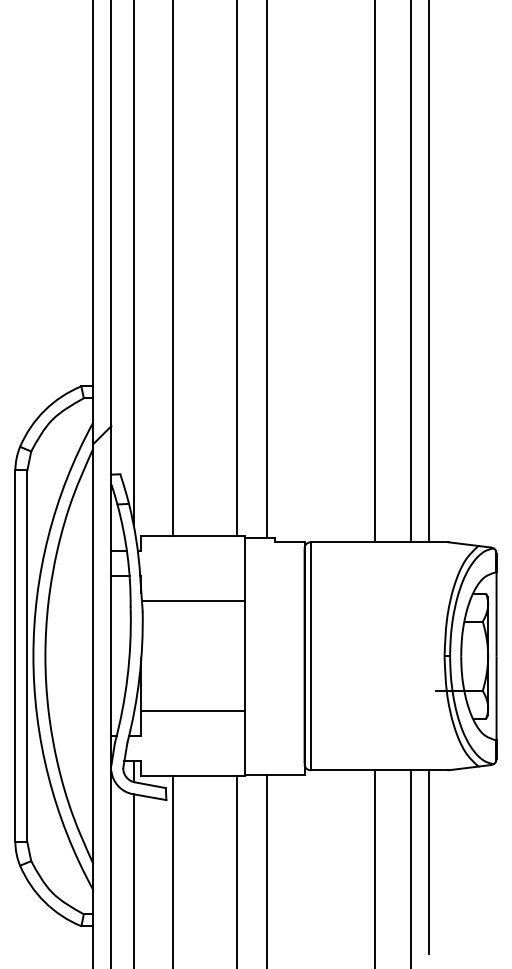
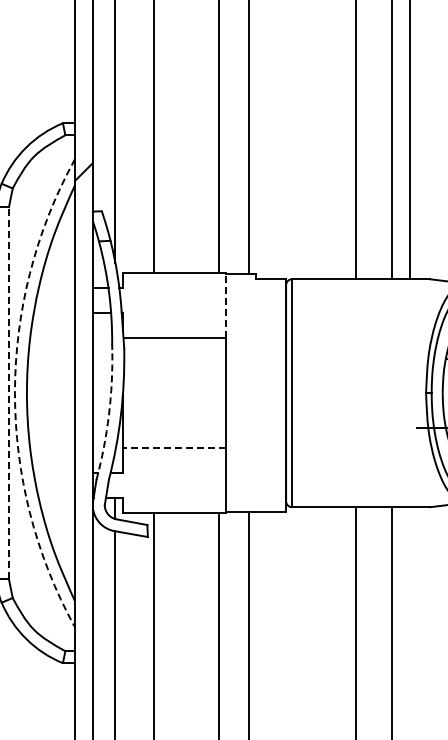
line: (244, 568) -> (226, 305), solid -> dashed
line: (27, 655) -> (9, 392), solid -> dashed
arc: (33, 656) -> (15, 393), solid -> dashed
arc: (127, 678) -> (109, 415), solid -> dashed
line: (193, 711) -> (175, 448), solid -> dashed
line: (428, 862) -> (410, 599), removed

